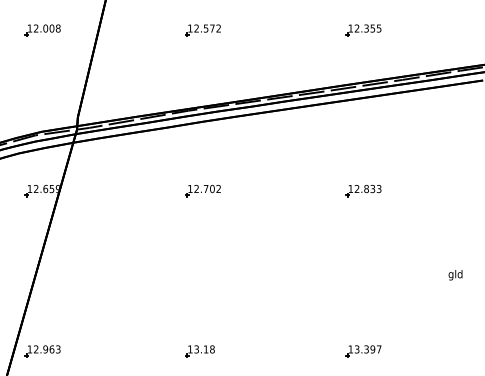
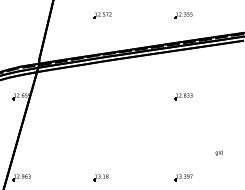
part: (42, 30) -> (21, 15), removed
part: (202, 190) -> (102, 96), removed
text: (454, 274) -> (218, 152), moved

